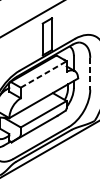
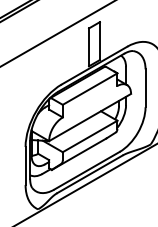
line: (90, 73) -> (145, 88), dashed -> solid
line: (44, 74) -> (90, 89), dashed -> solid

